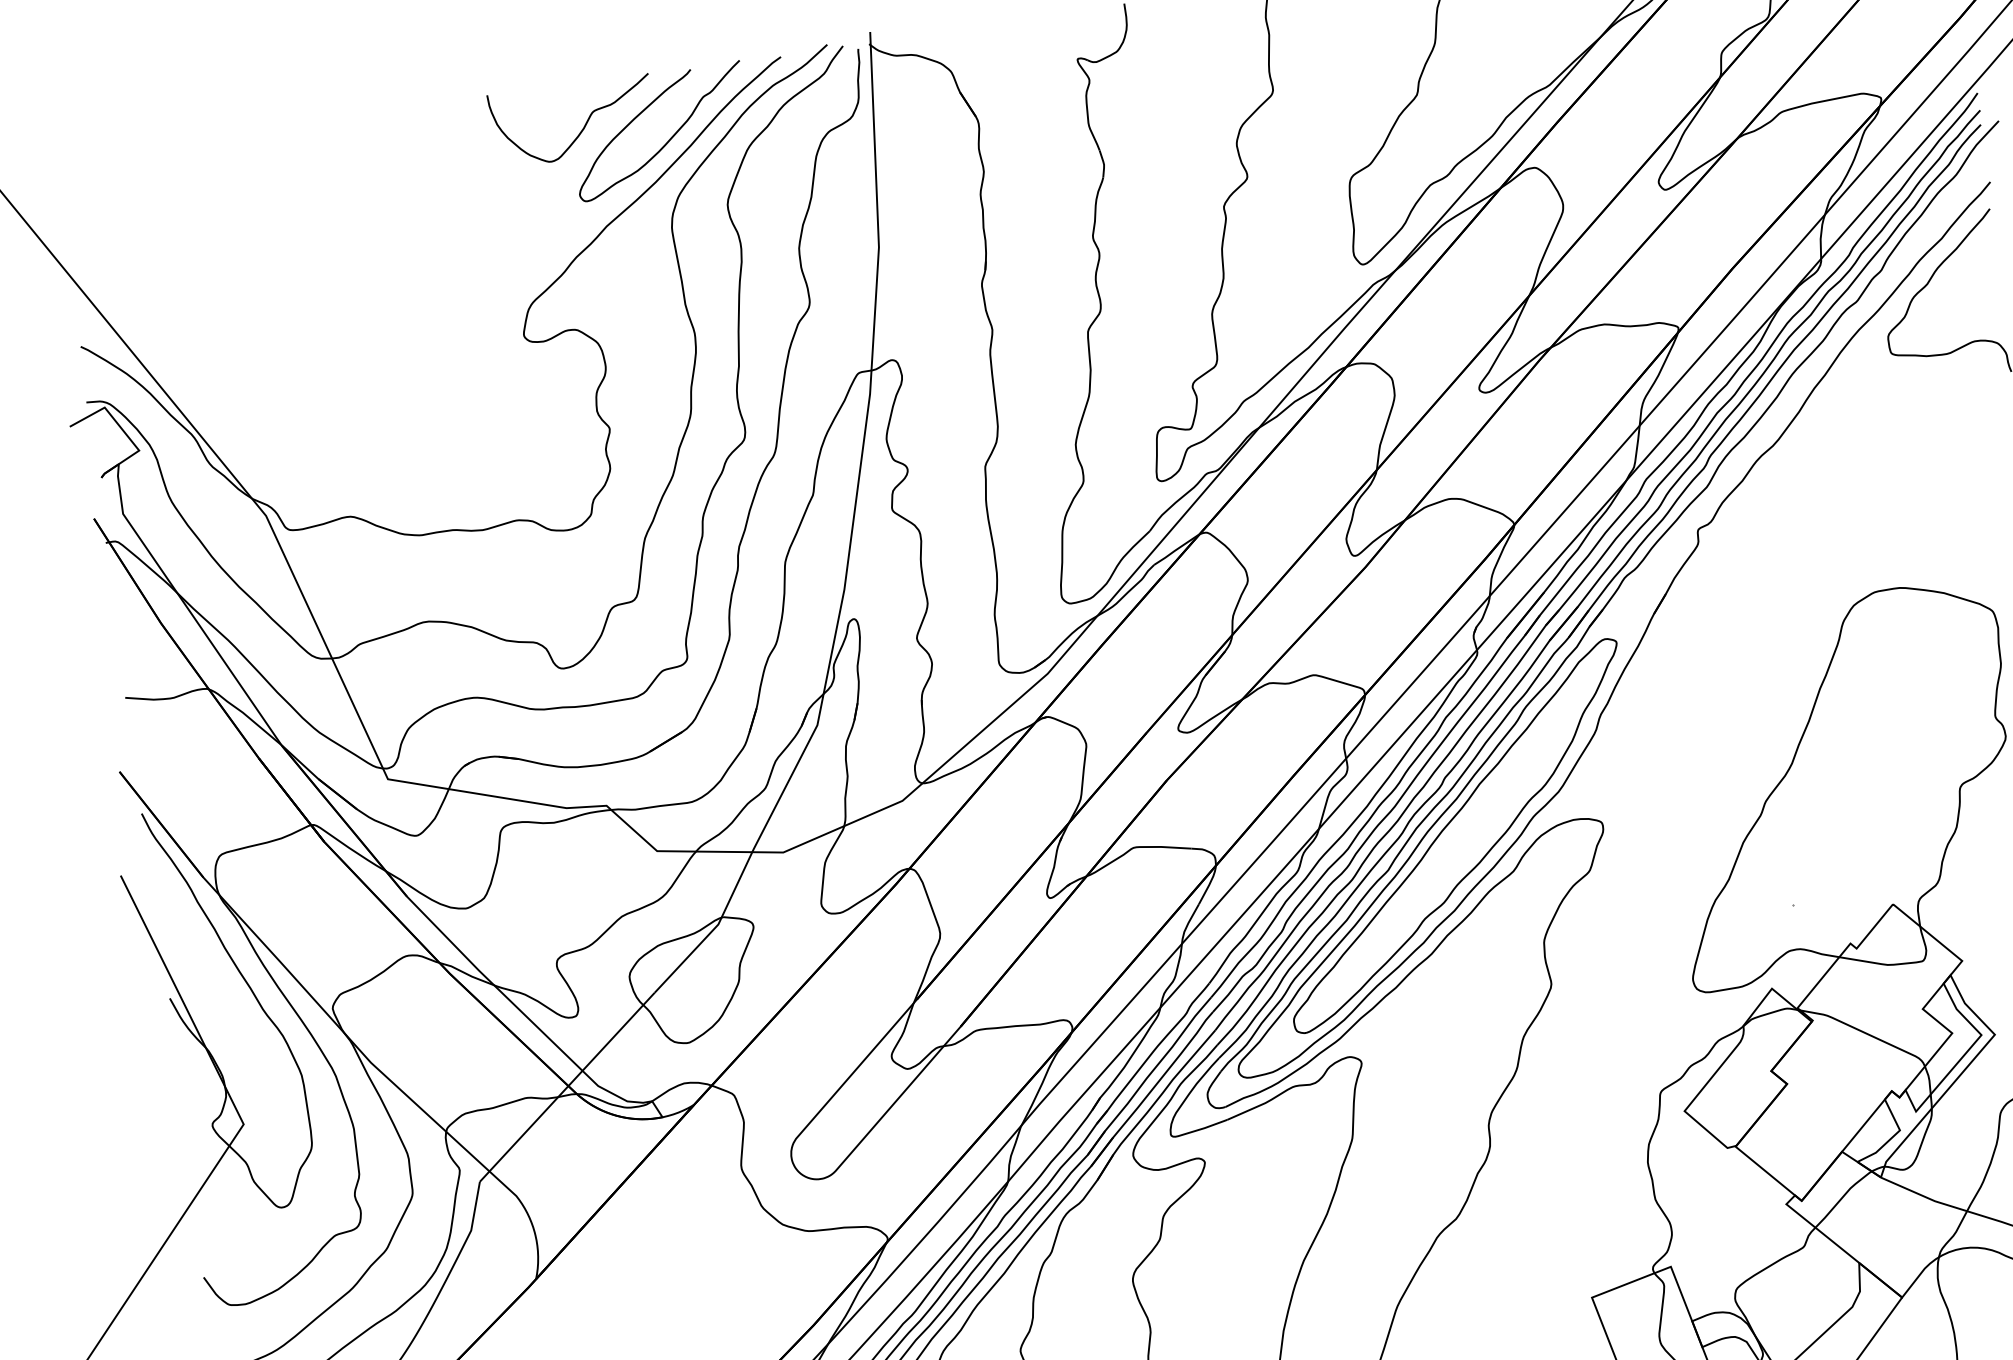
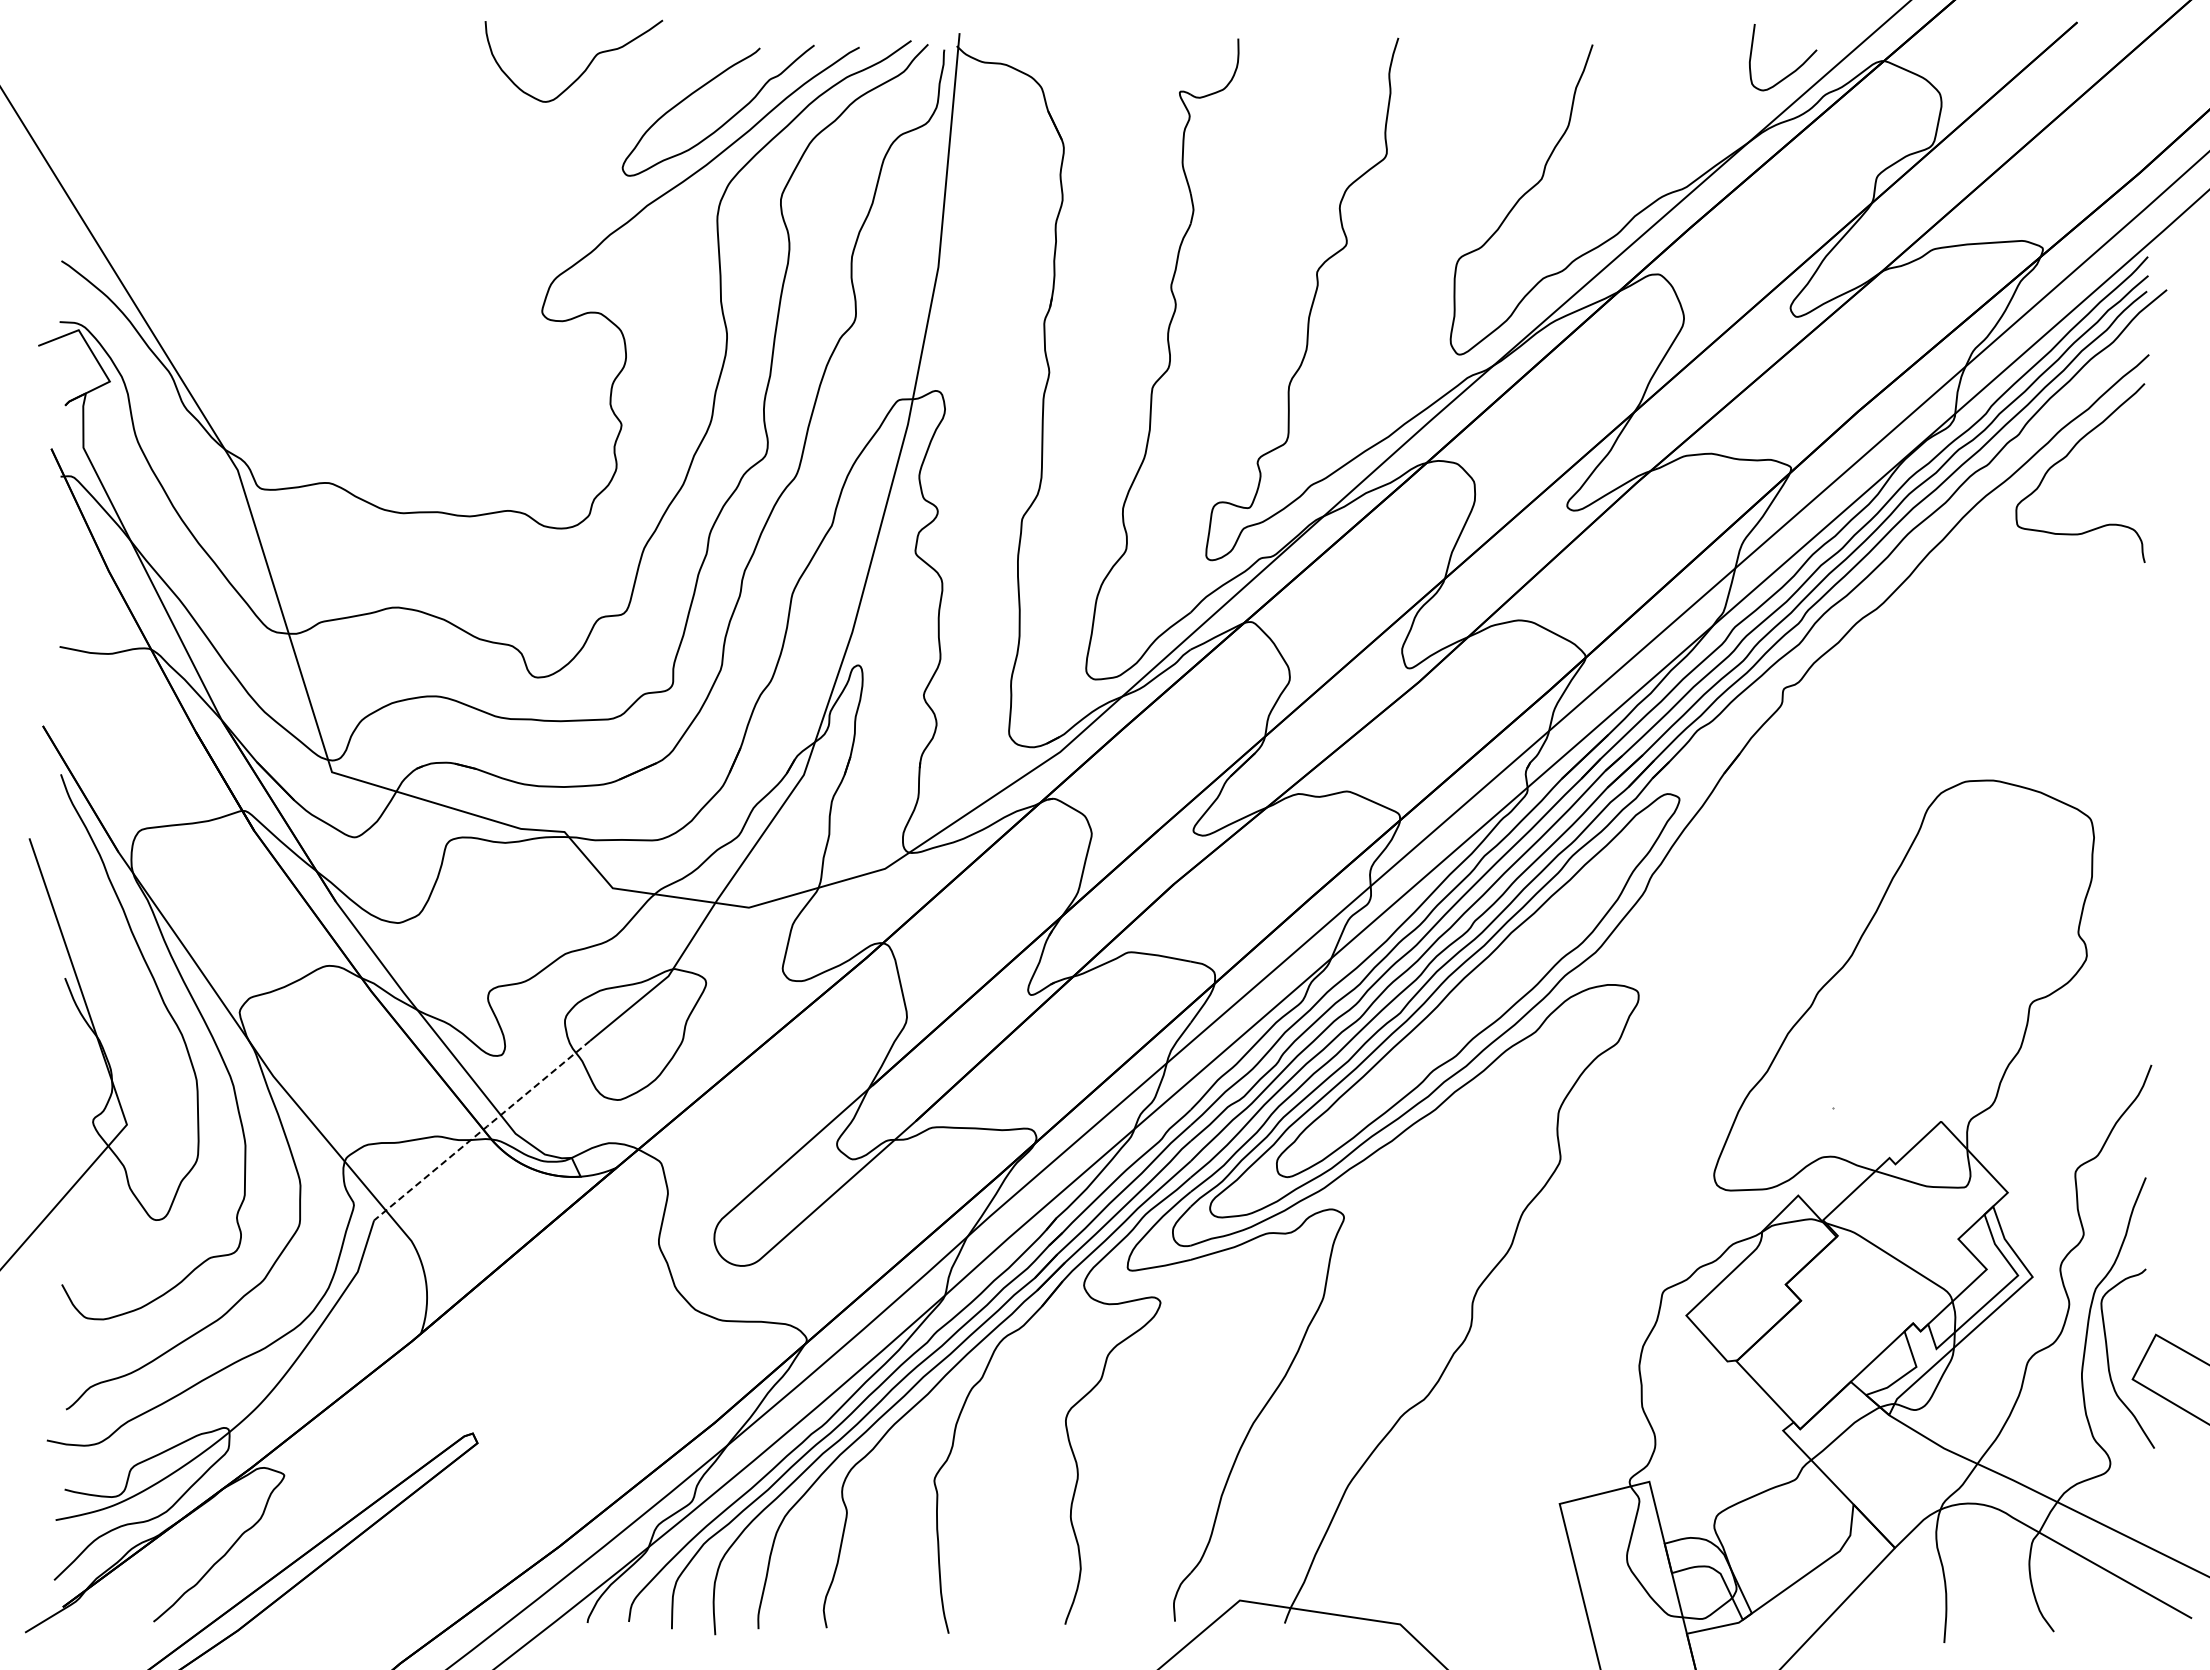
curve: (583, 126) -> (585, 68), moved
line: (566, 1088) -> (481, 1131), solid -> dashed

